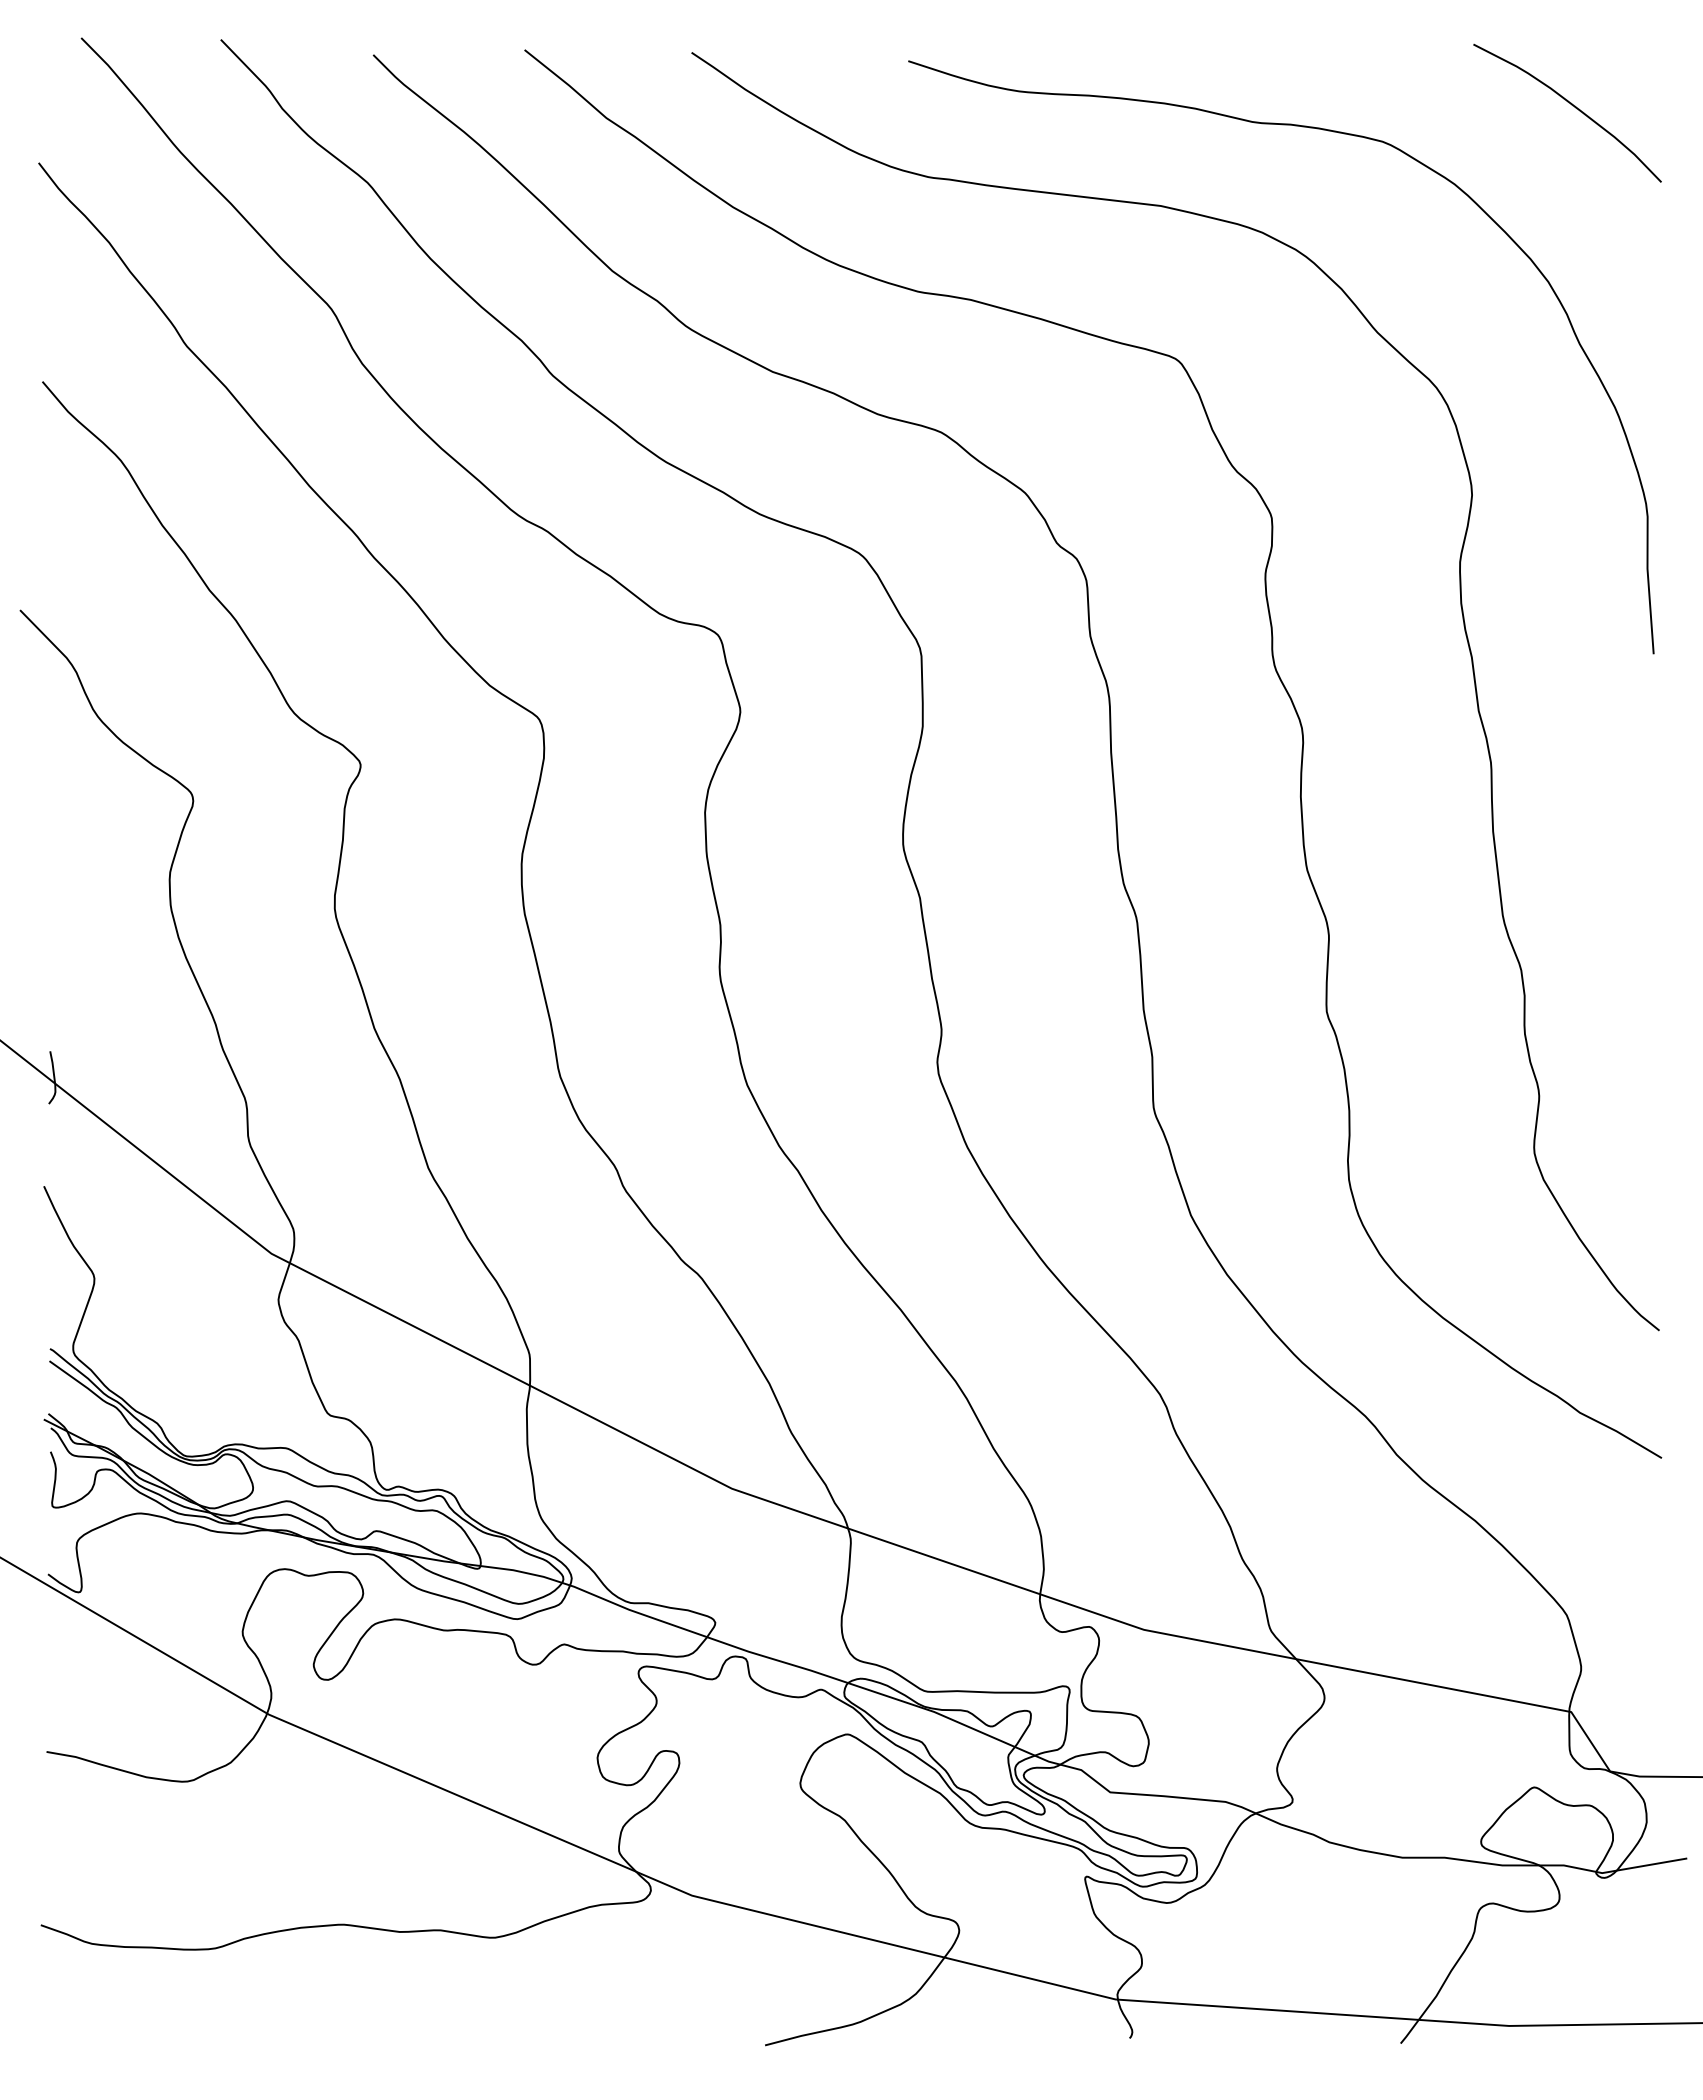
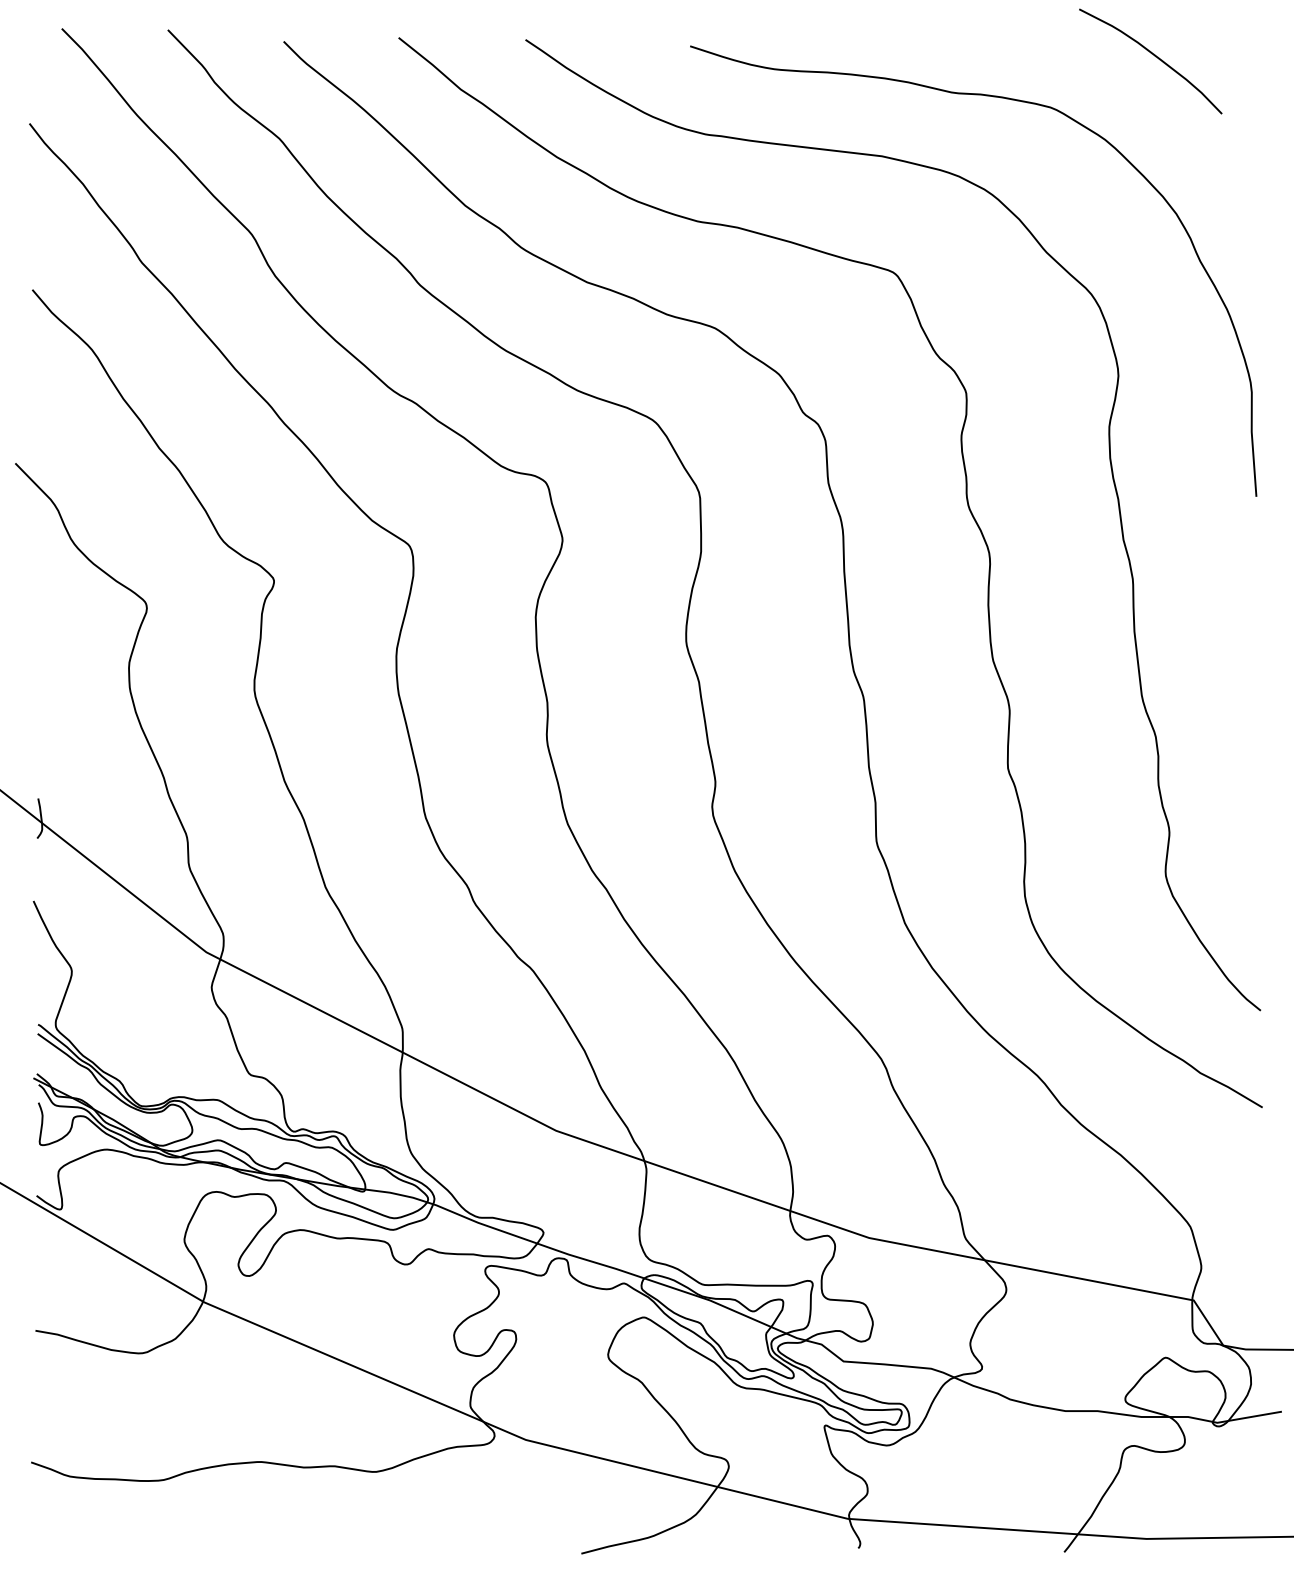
curve: (1571, 105) -> (1153, 55), moved

